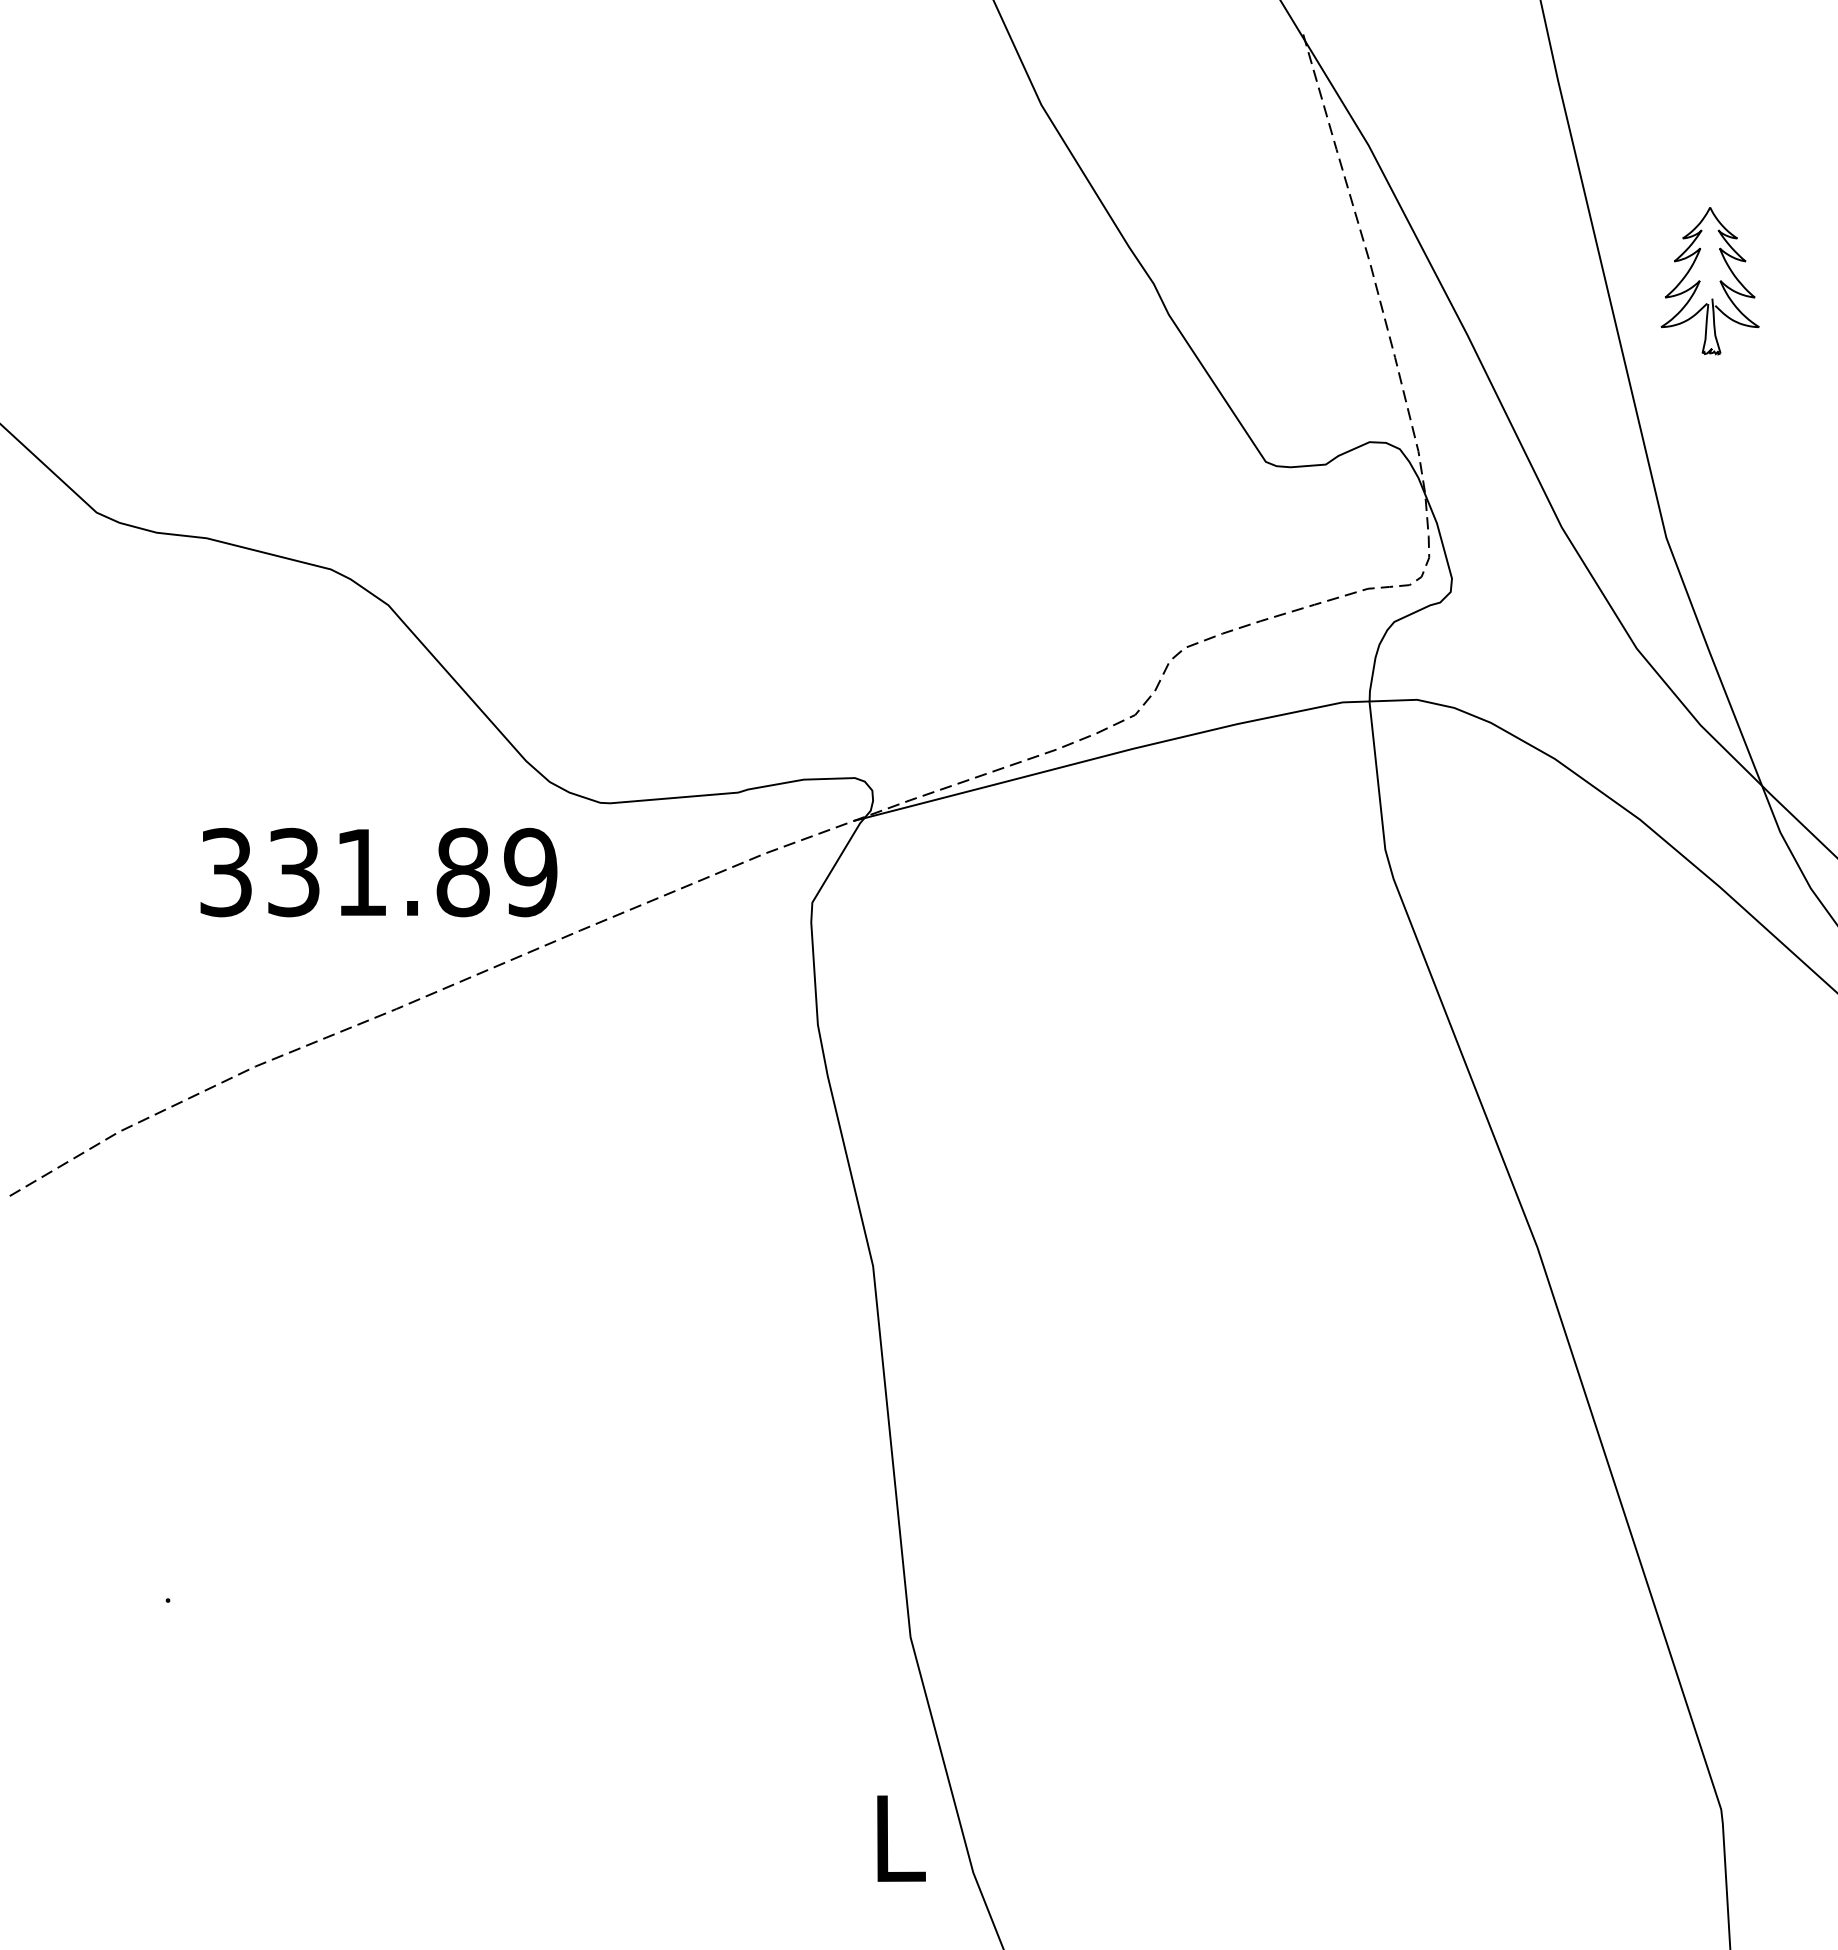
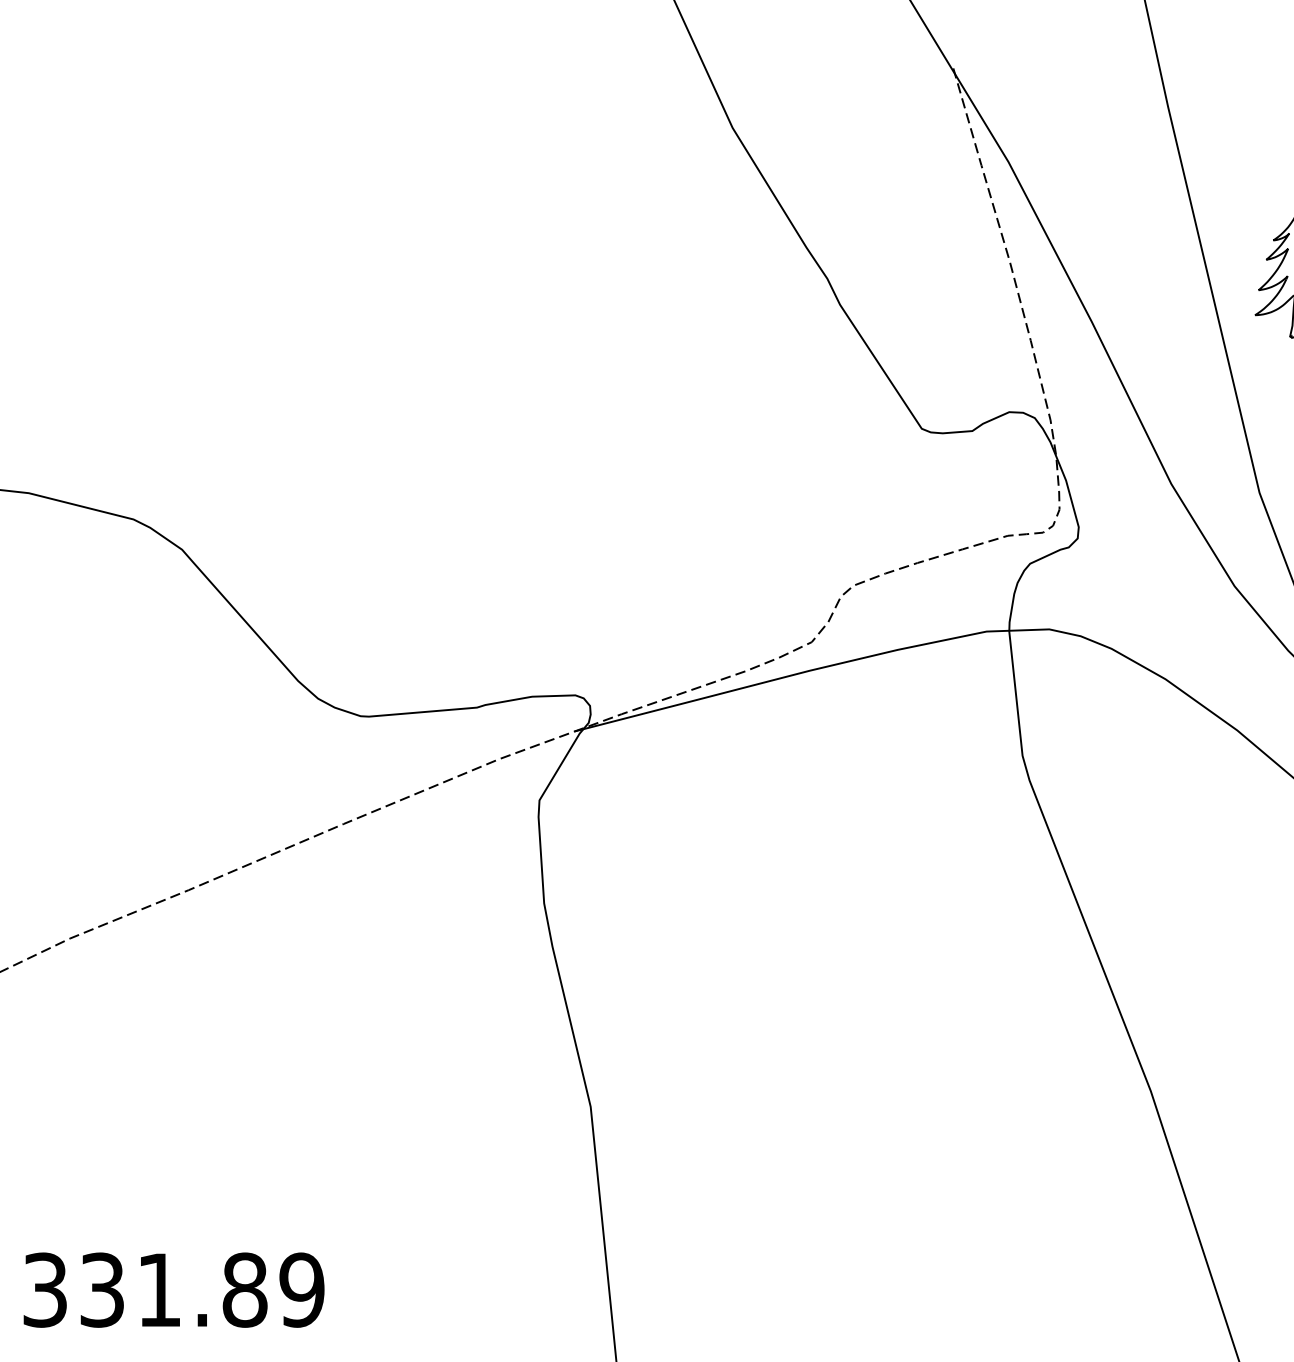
text: (378, 872) -> (173, 1290), moved

